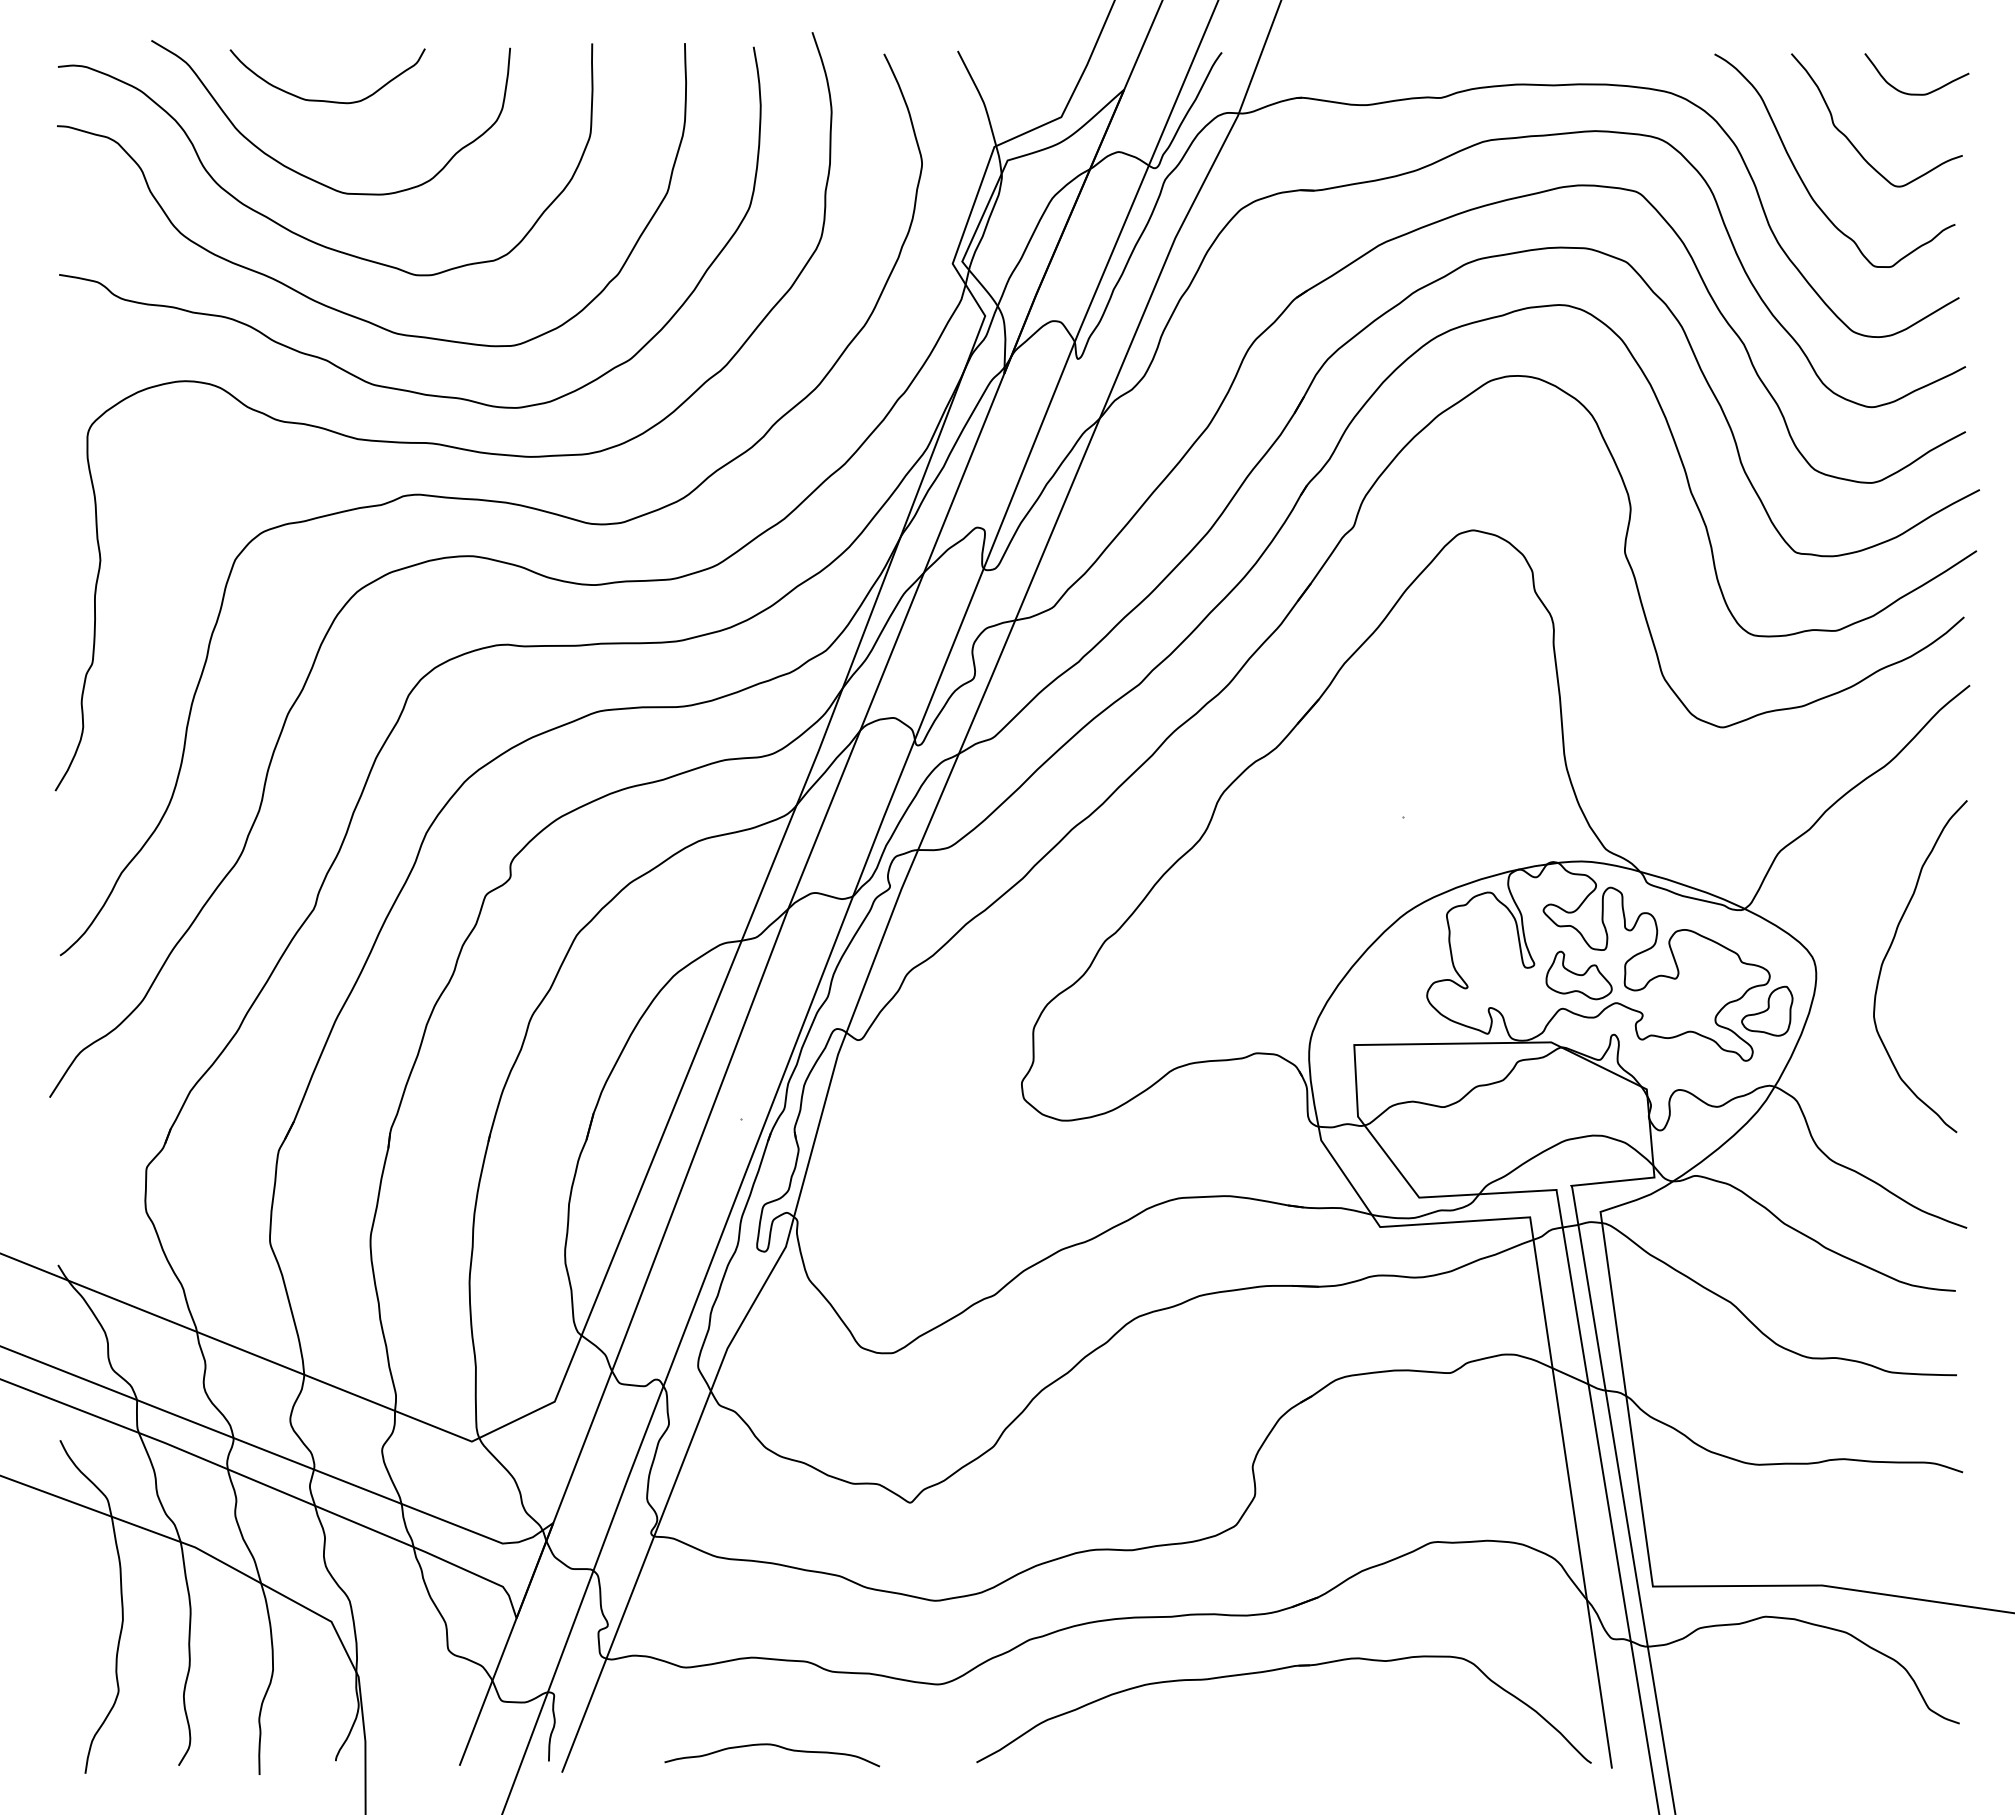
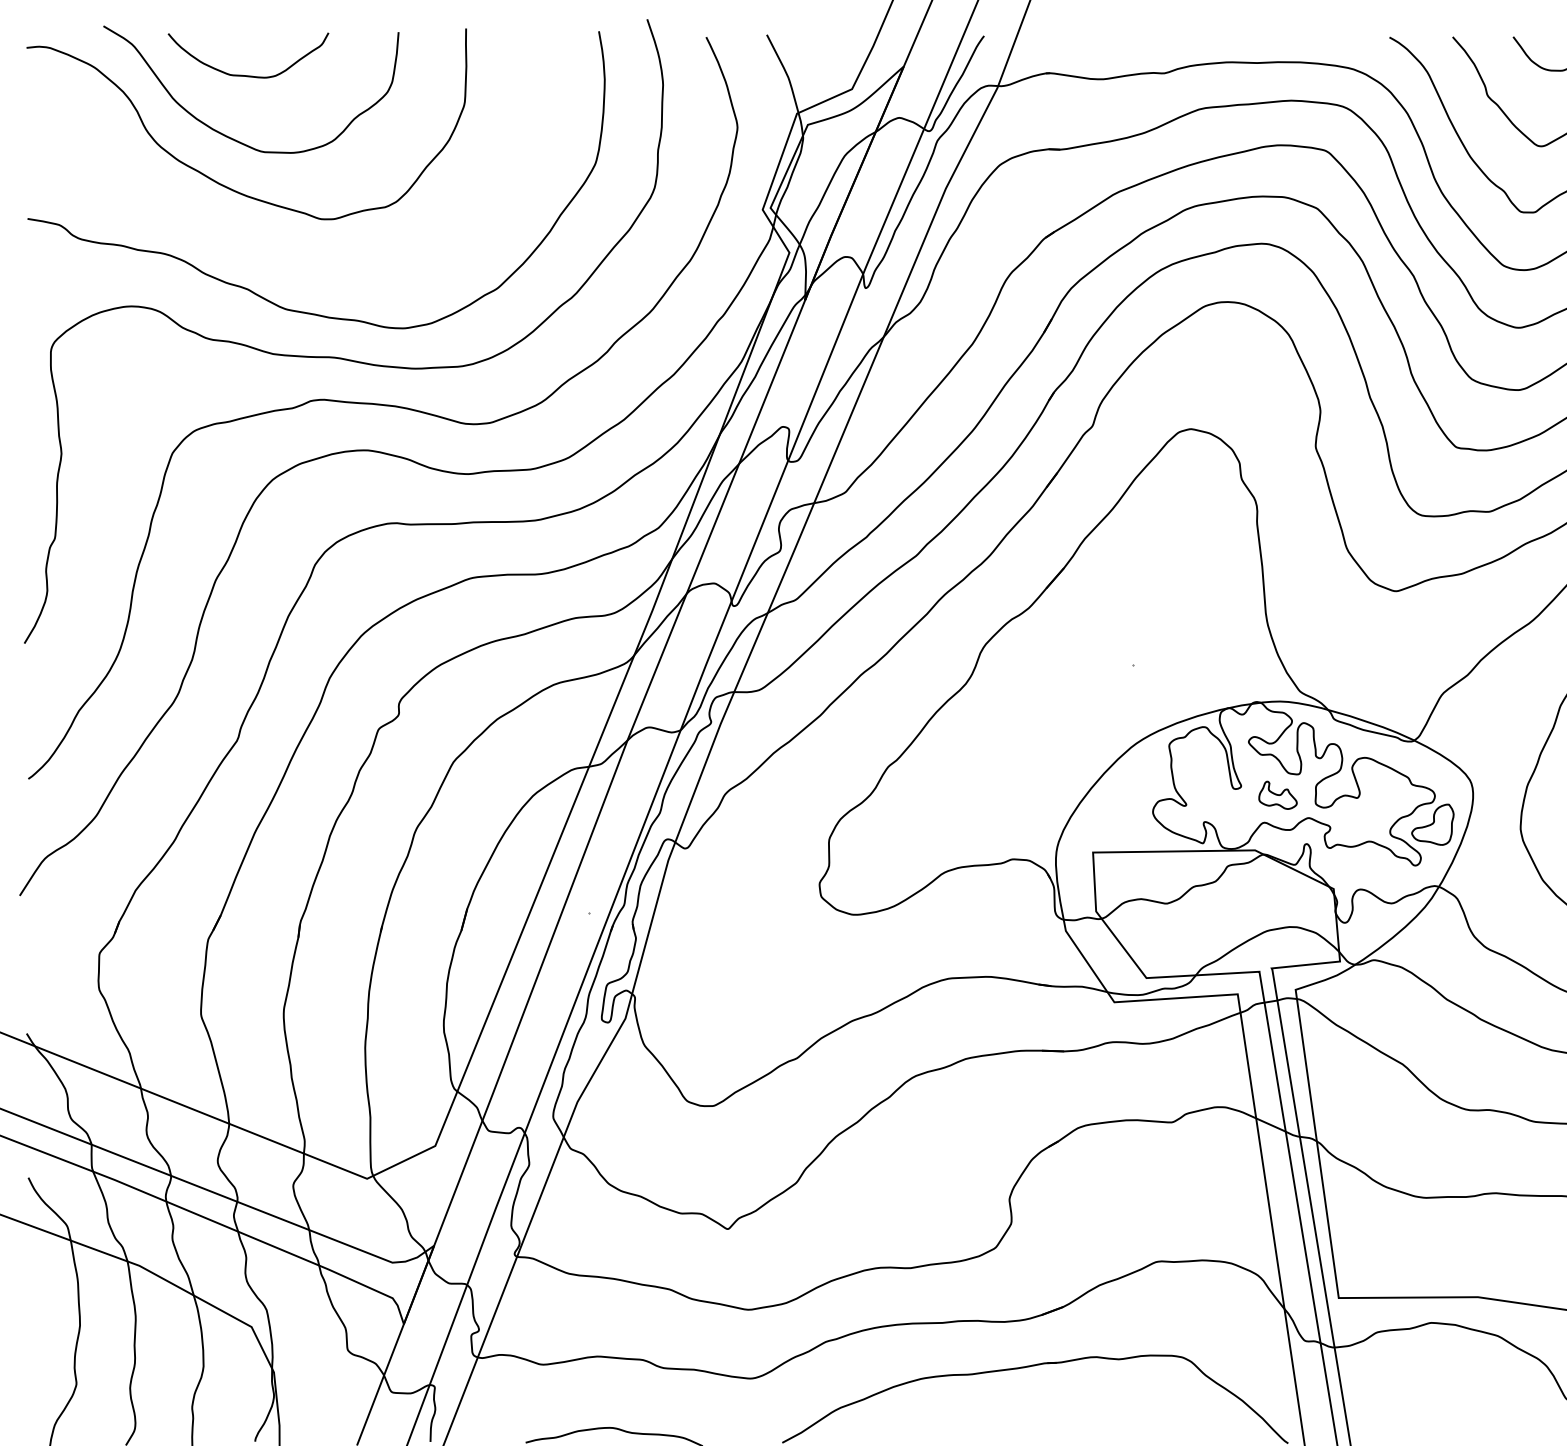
curve: (321, 302) -> (243, 241), removed
part: (1578, 975) -> (1277, 795), size x0.7

